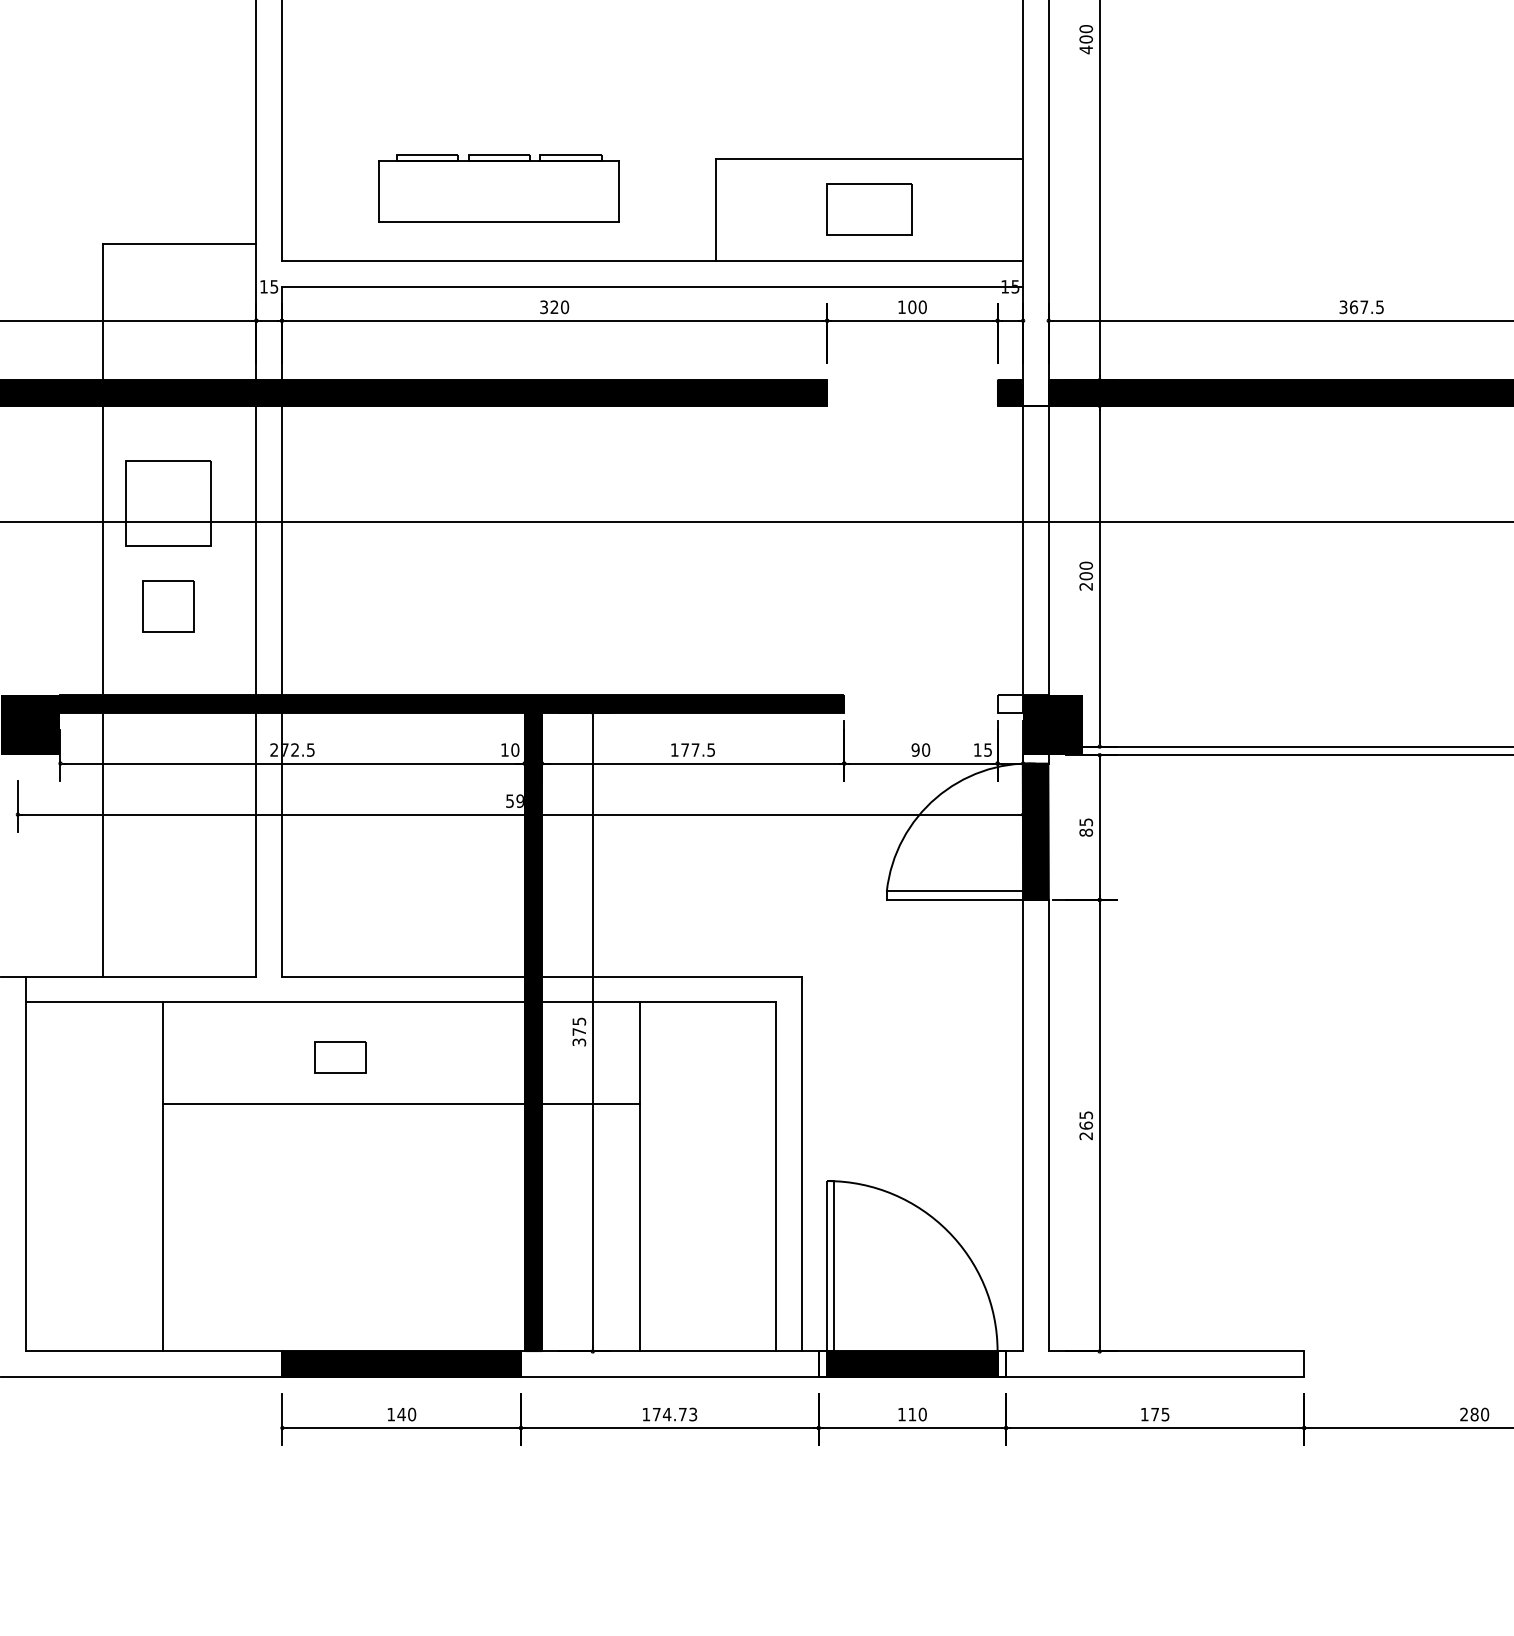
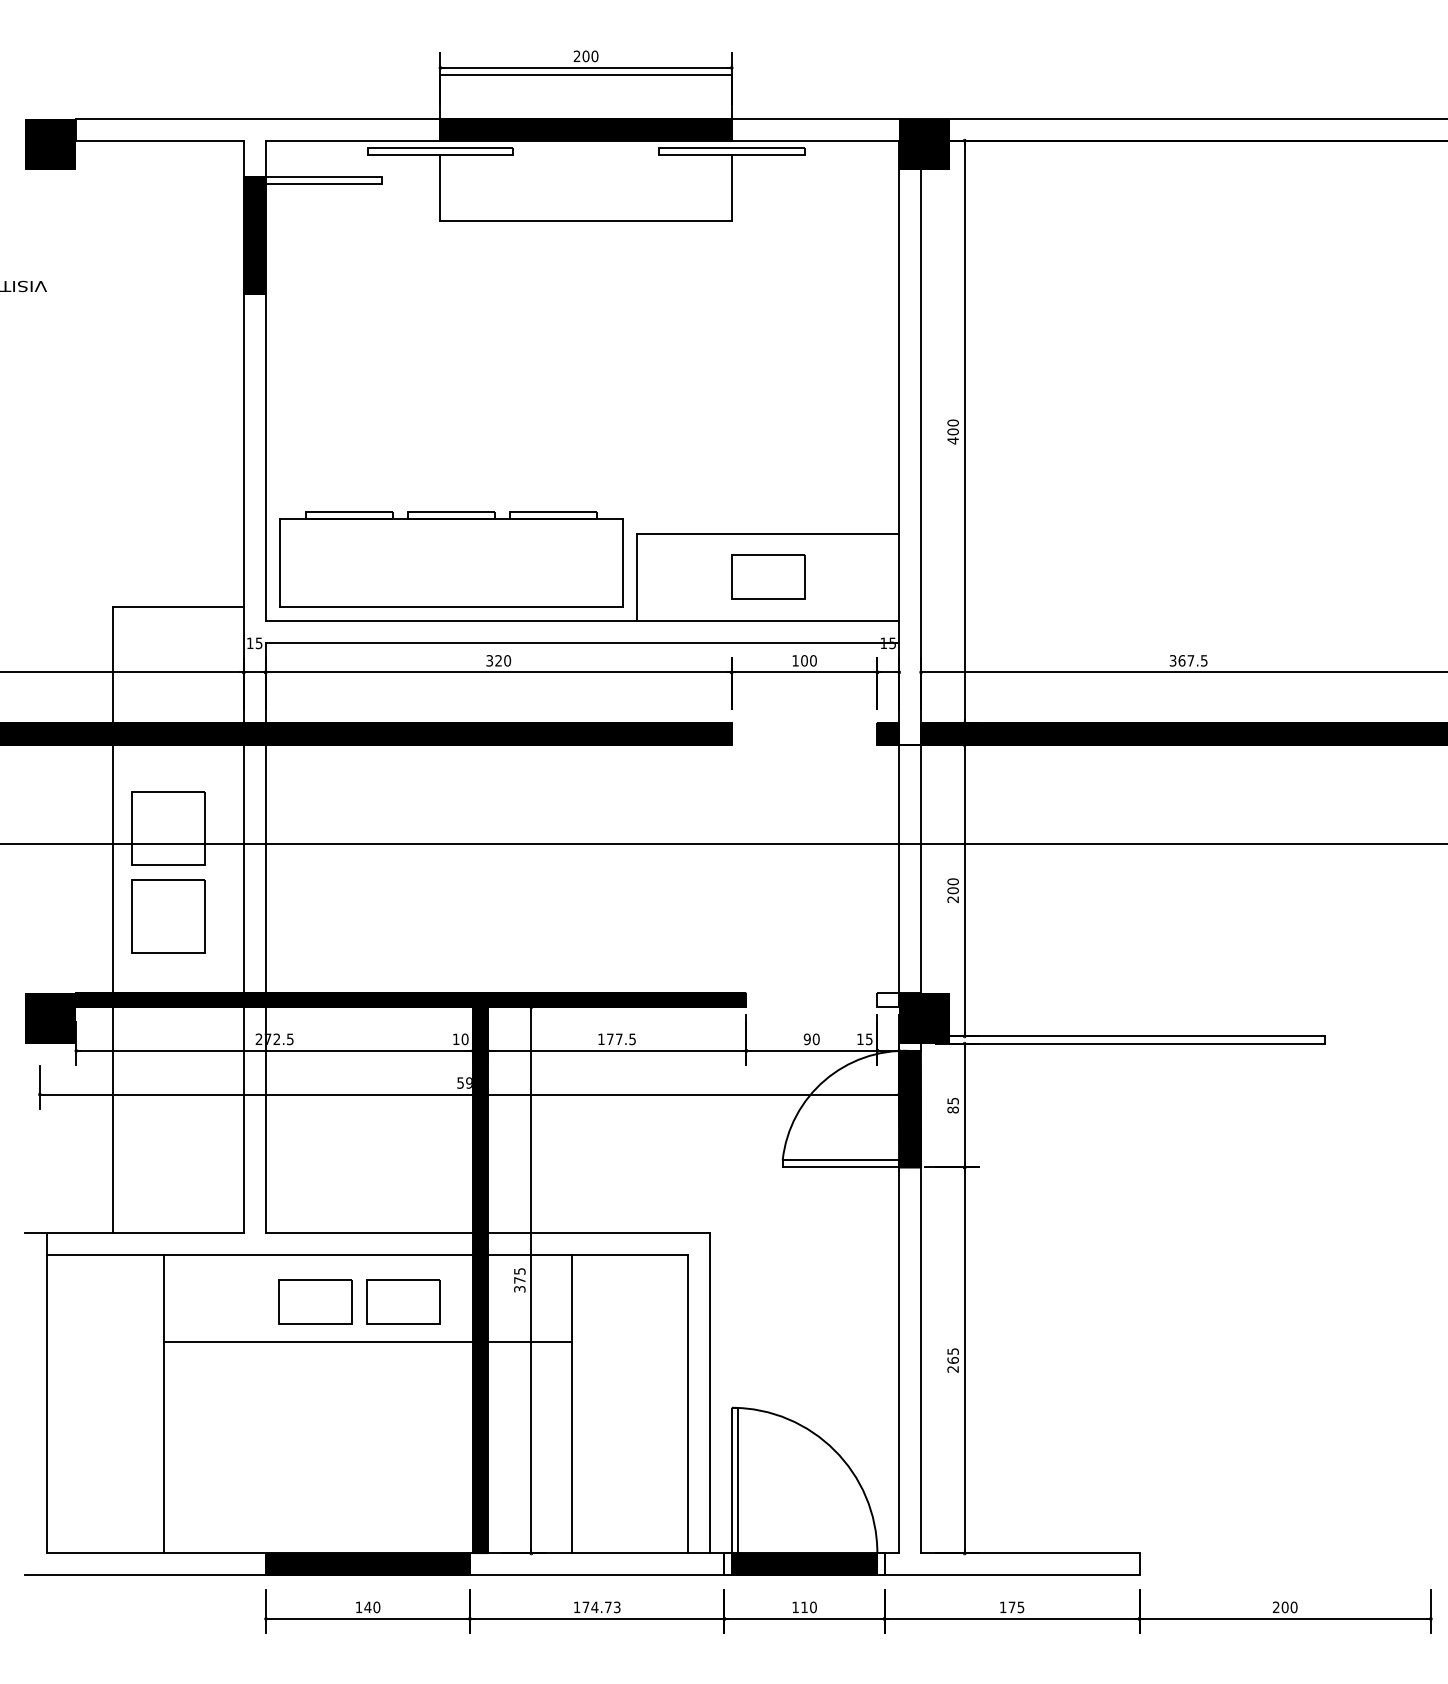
part: (499, 188) -> (451, 559), size x1.67
part: (168, 606) -> (168, 916), size x1.67
part: (340, 1056) -> (315, 1301), size x1.67
part: (443, 1056) -> (403, 1301), added
text: (1473, 1413) -> (1284, 1606), 280 -> 200

